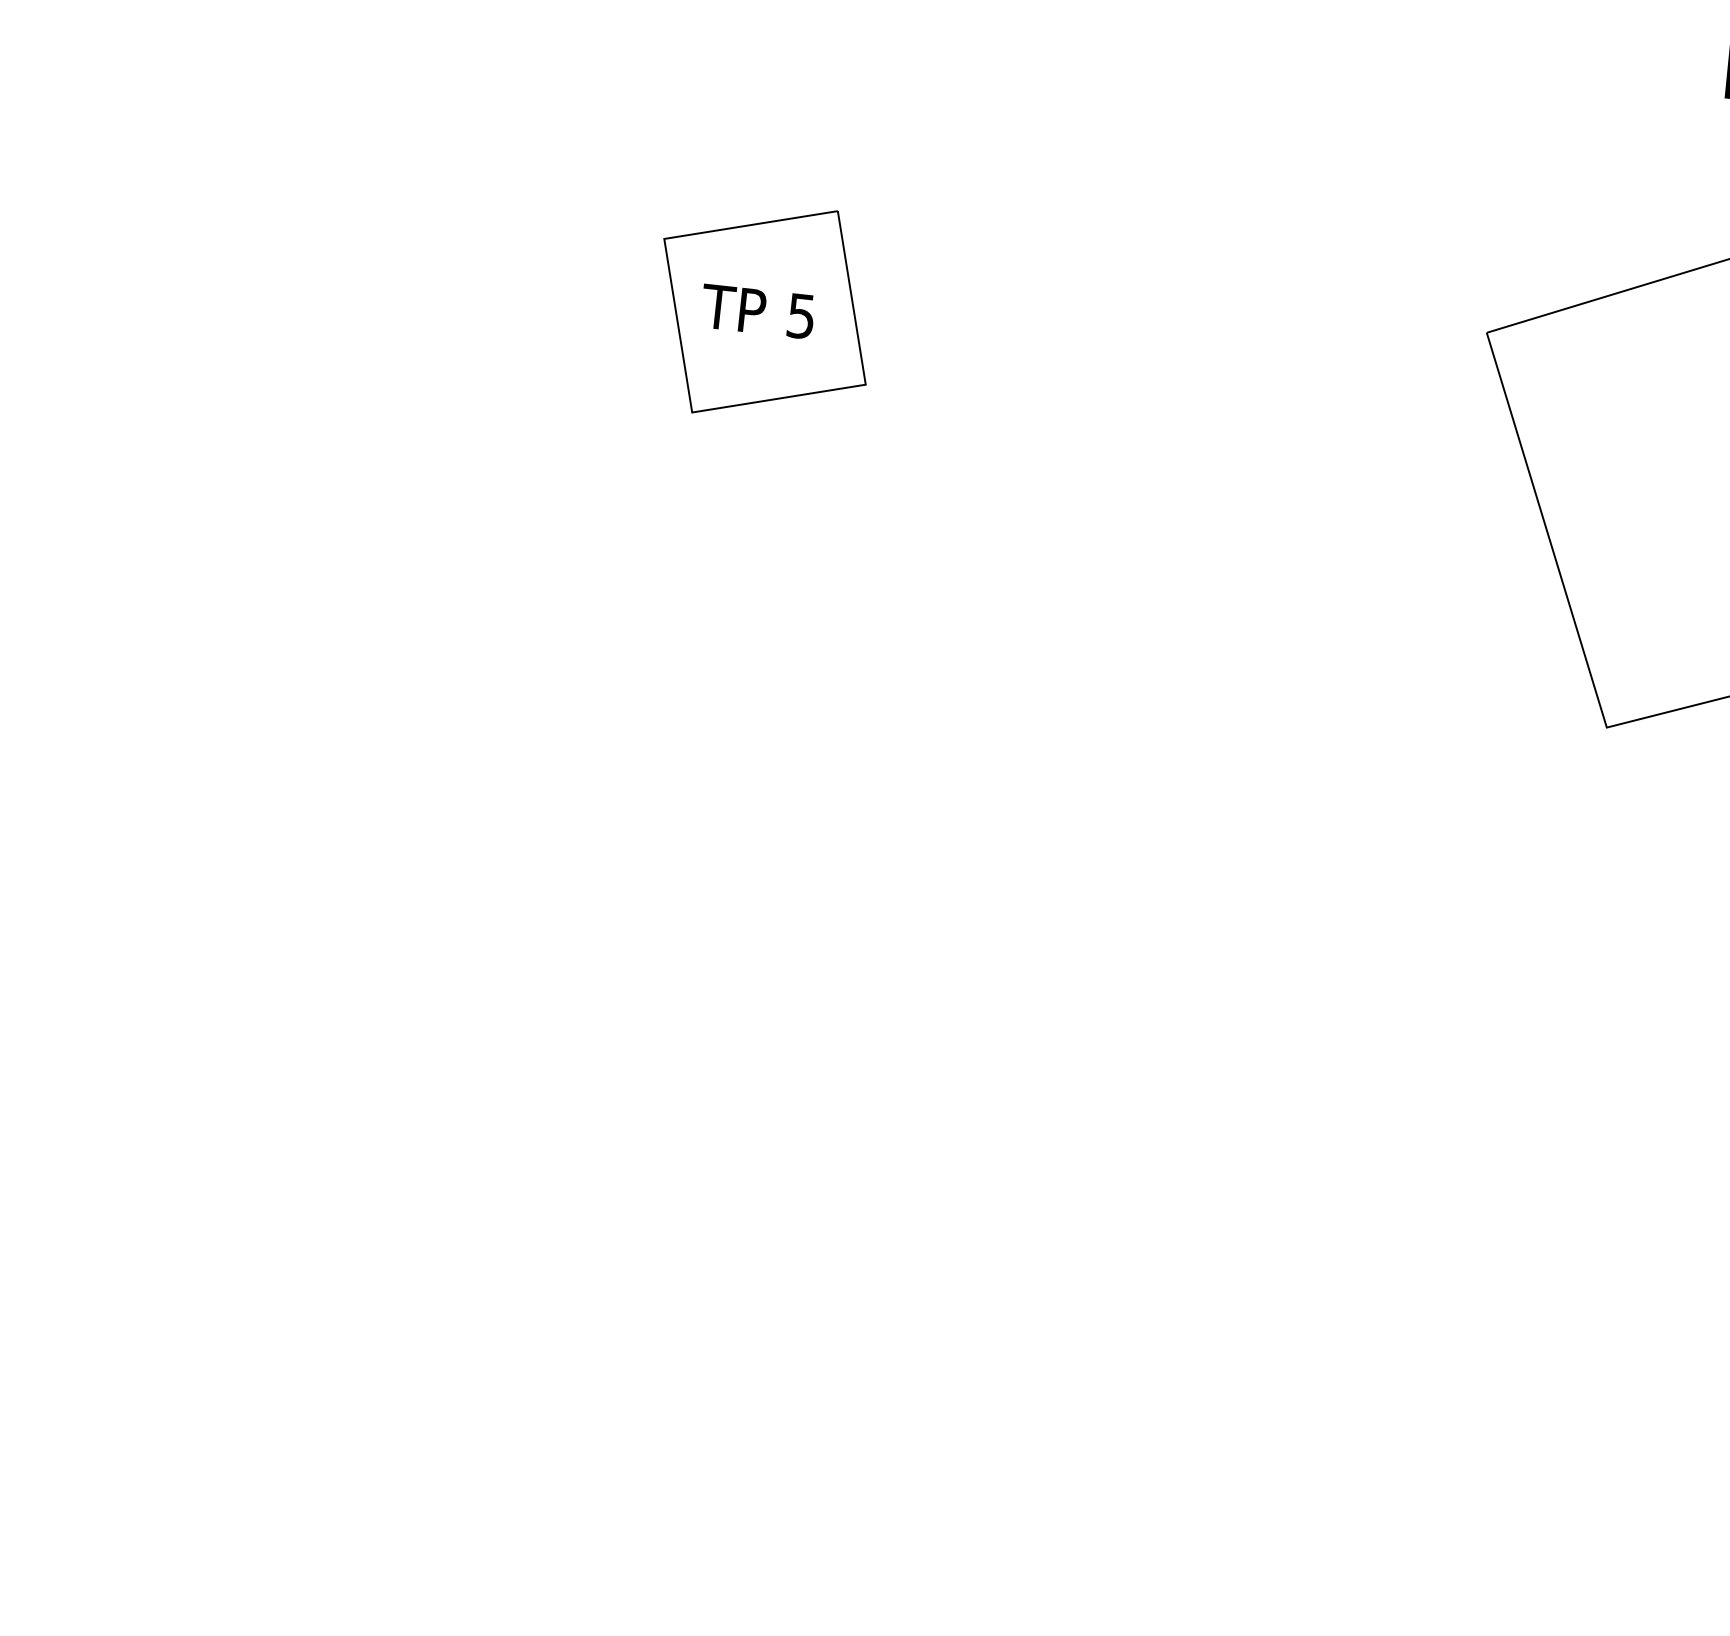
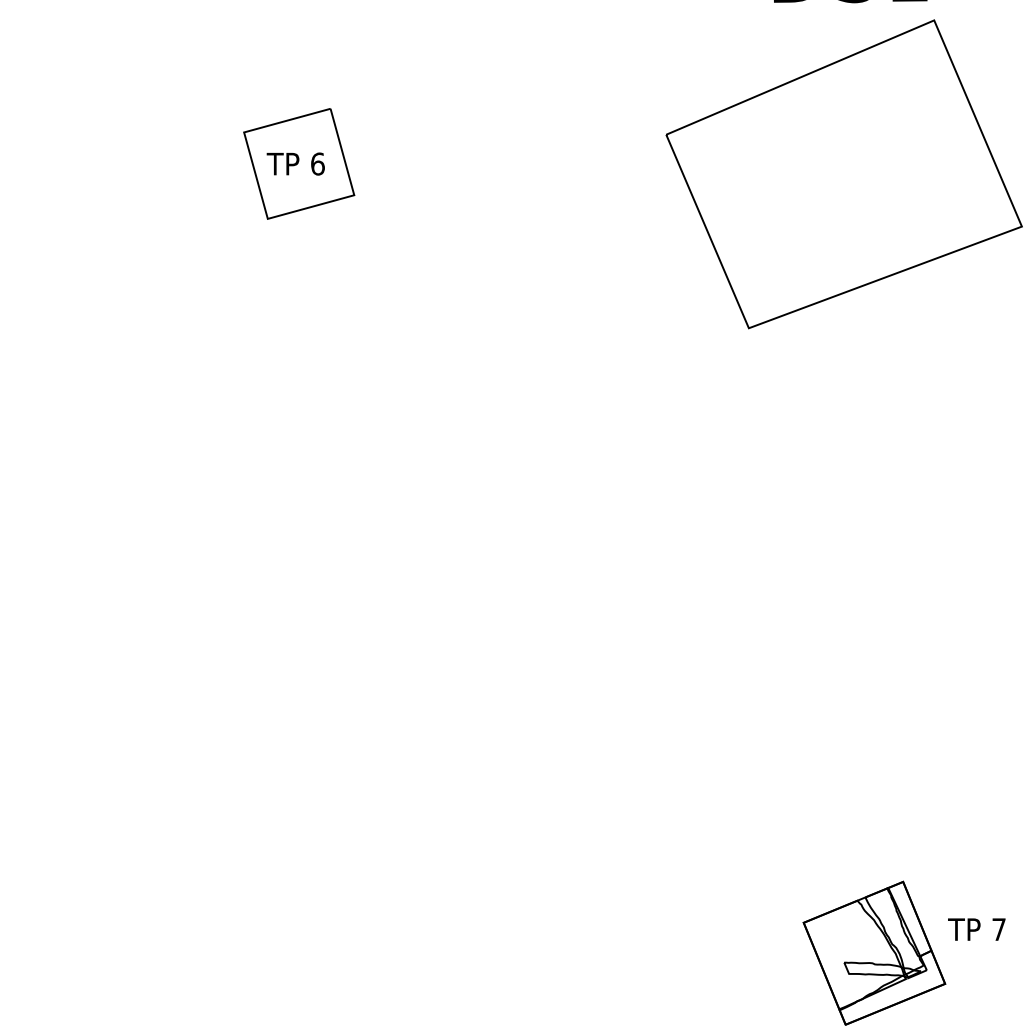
text: (800, 315) -> (317, 163), 5 -> 6

